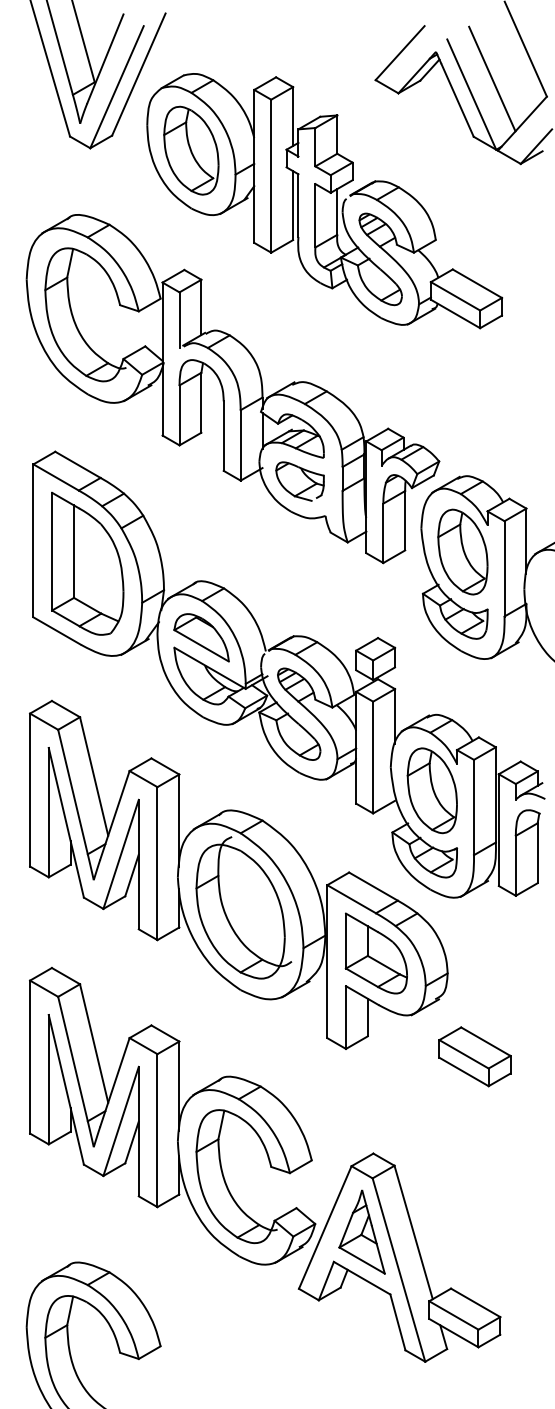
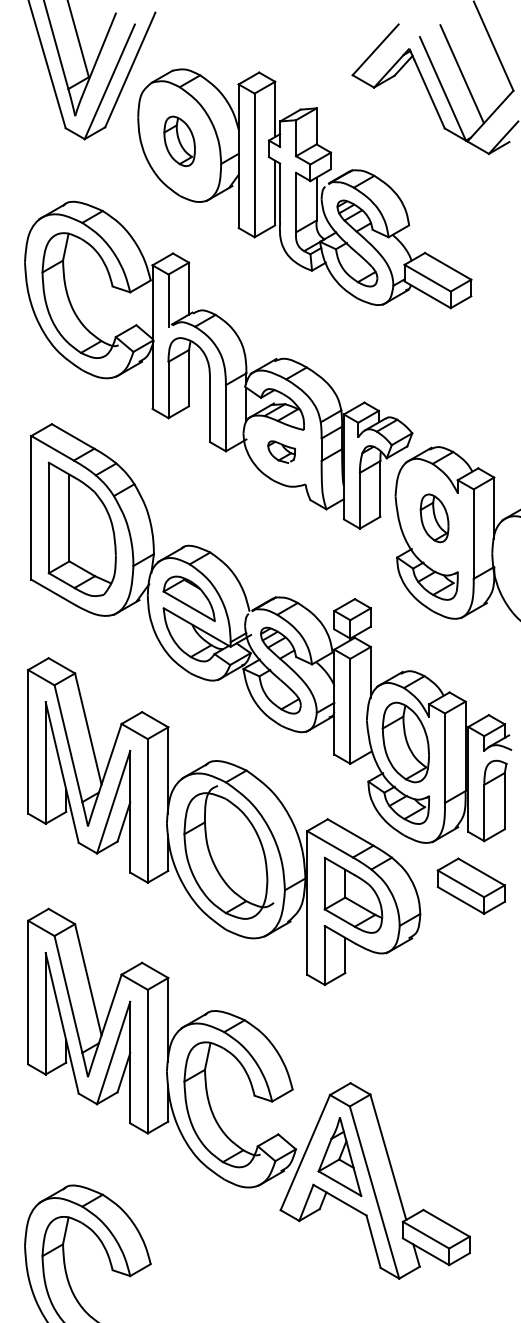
part: (191, 150) -> (179, 141), size x0.6
part: (299, 481) -> (281, 452), size x0.6
part: (462, 551) -> (434, 517), size x0.6
part: (474, 1056) -> (470, 885), moved

